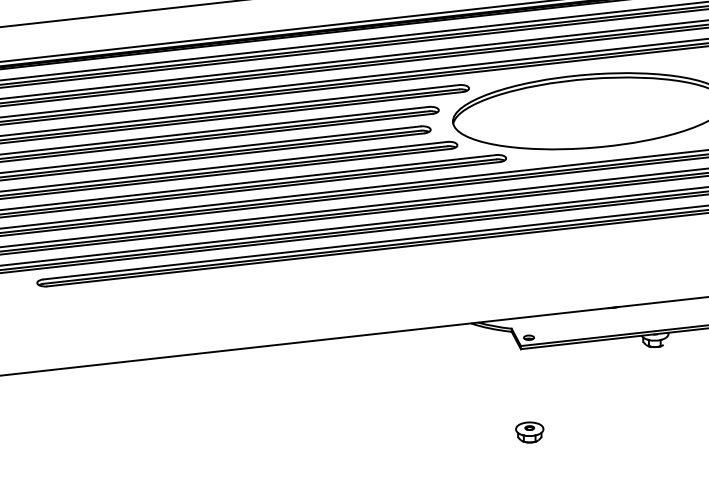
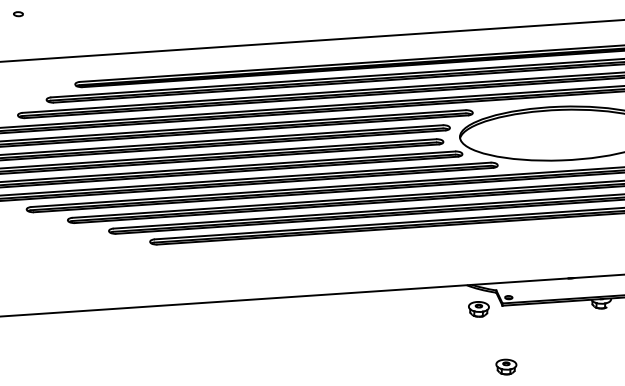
part: (488, 355) -> (478, 309), added

